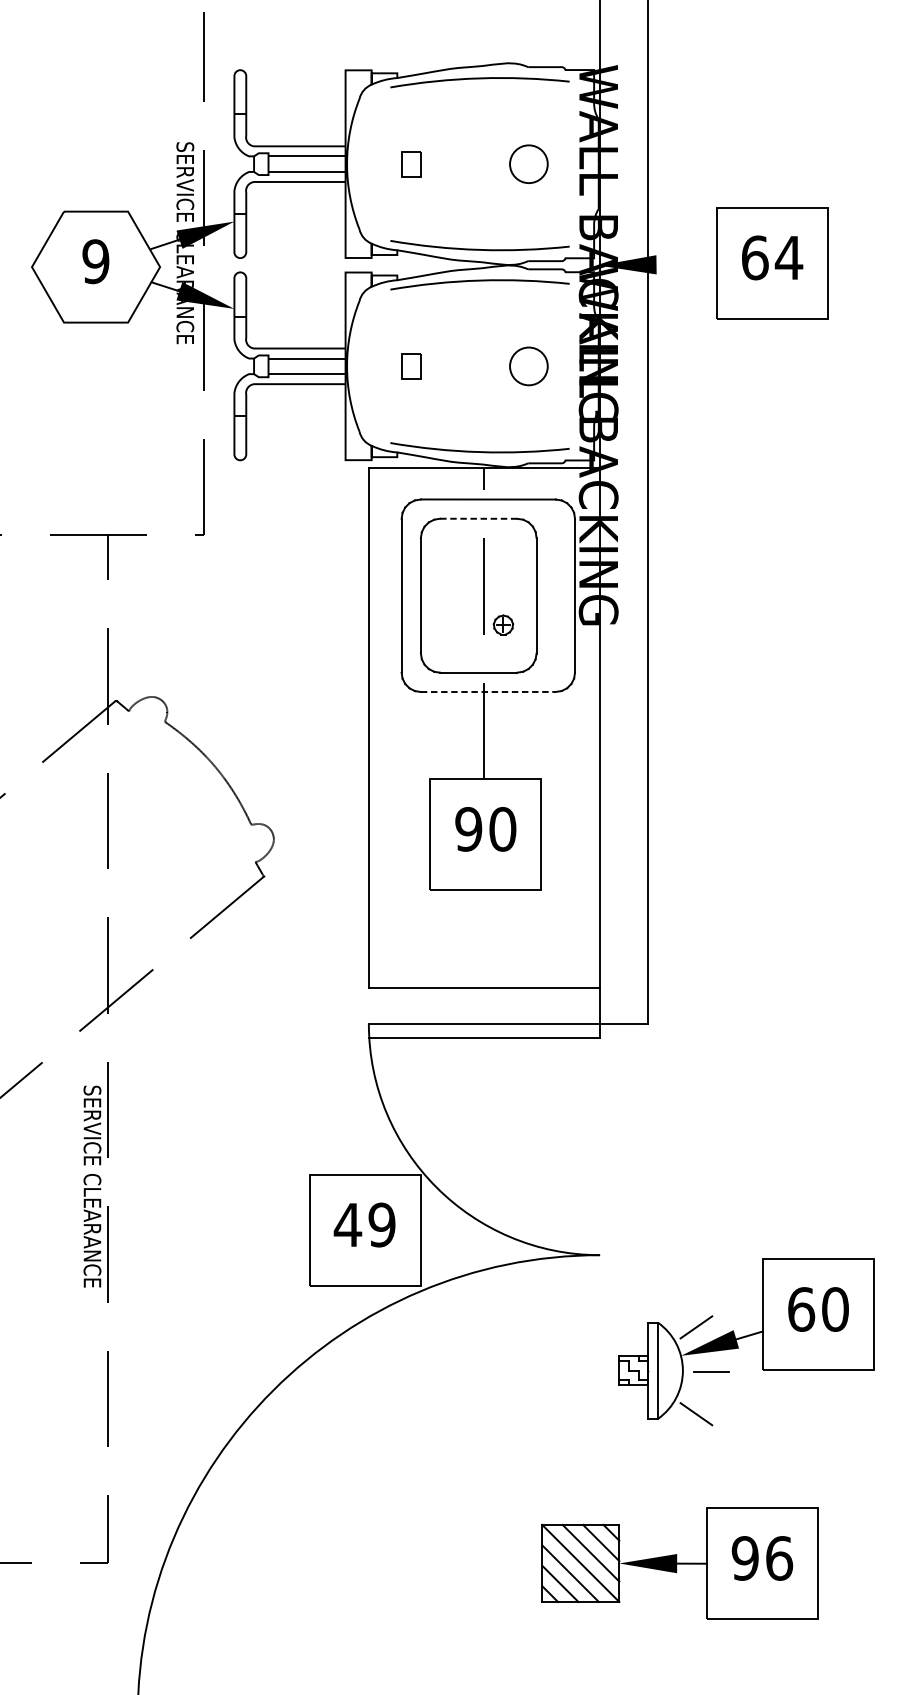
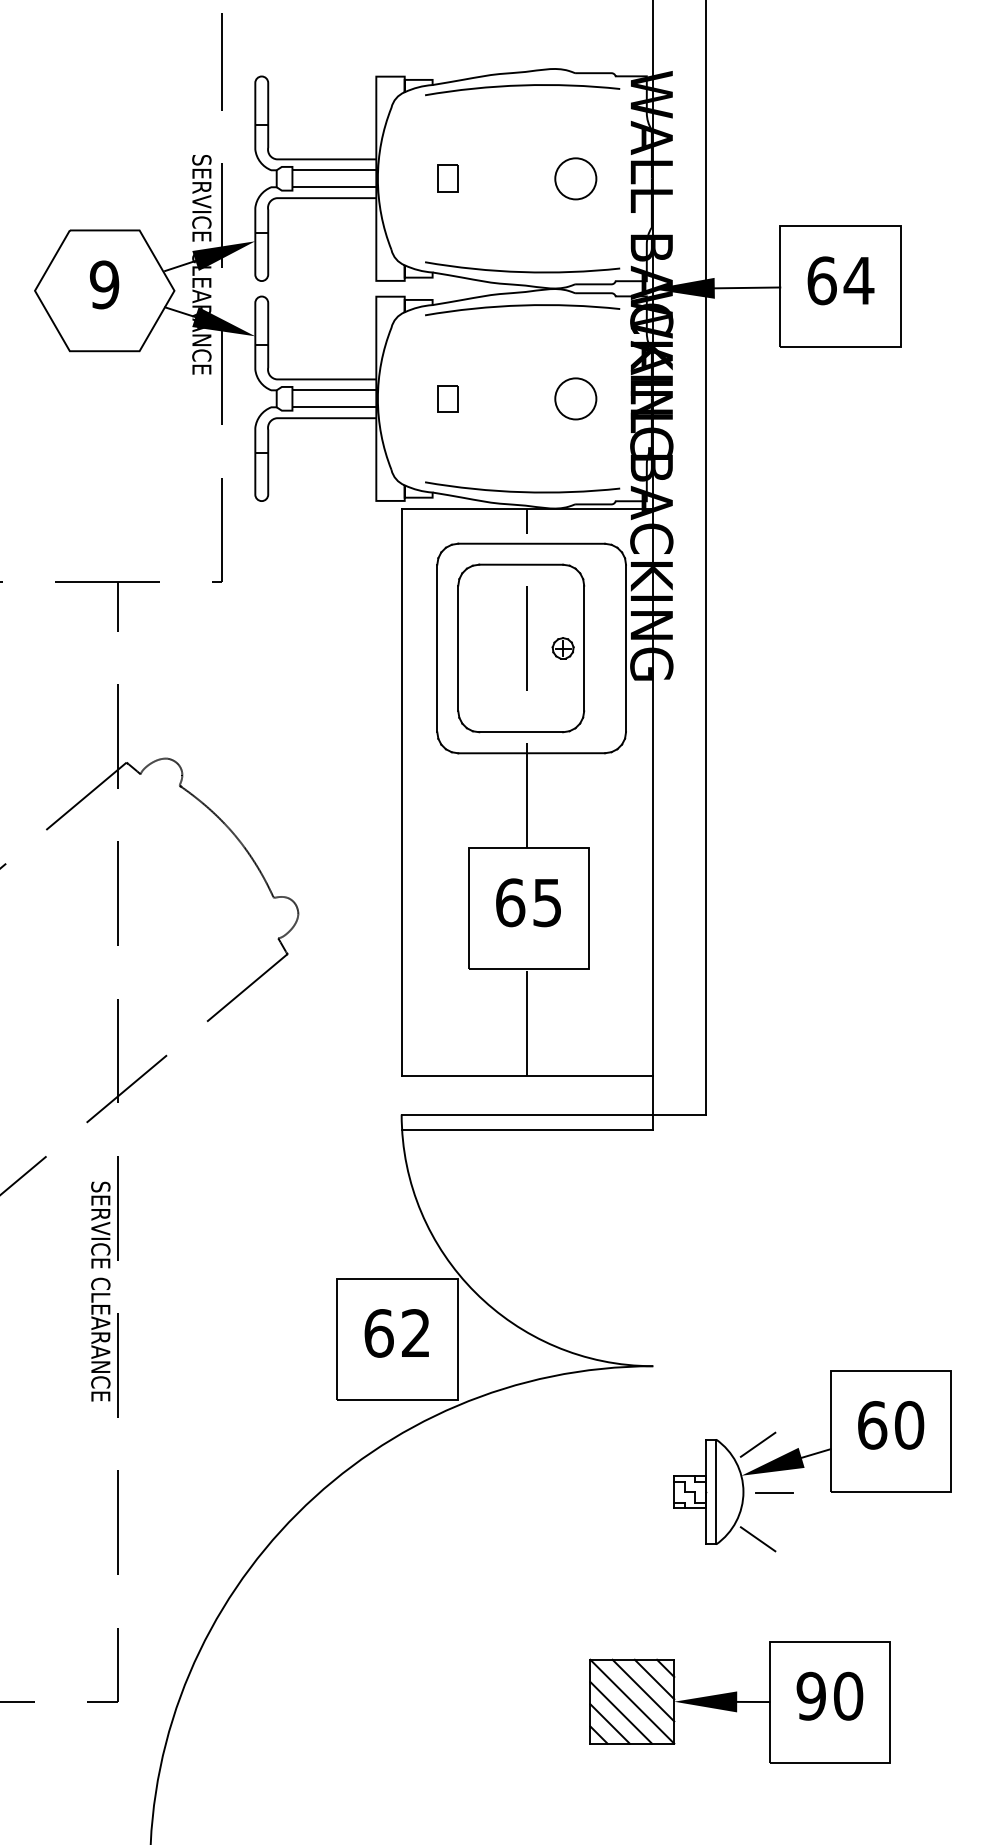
line: (686, 264) -> (747, 287), added
line: (478, 518) -> (521, 564), dashed -> solid
part: (502, 625) -> (562, 648), moved
line: (489, 692) -> (532, 753), dashed -> solid
text: (485, 829) -> (528, 902), 90 -> 65
line: (484, 939) -> (527, 1022), added
text: (364, 1225) -> (396, 1333), 49 -> 62
text: (779, 1557) -> (848, 1695), 96 -> 90

